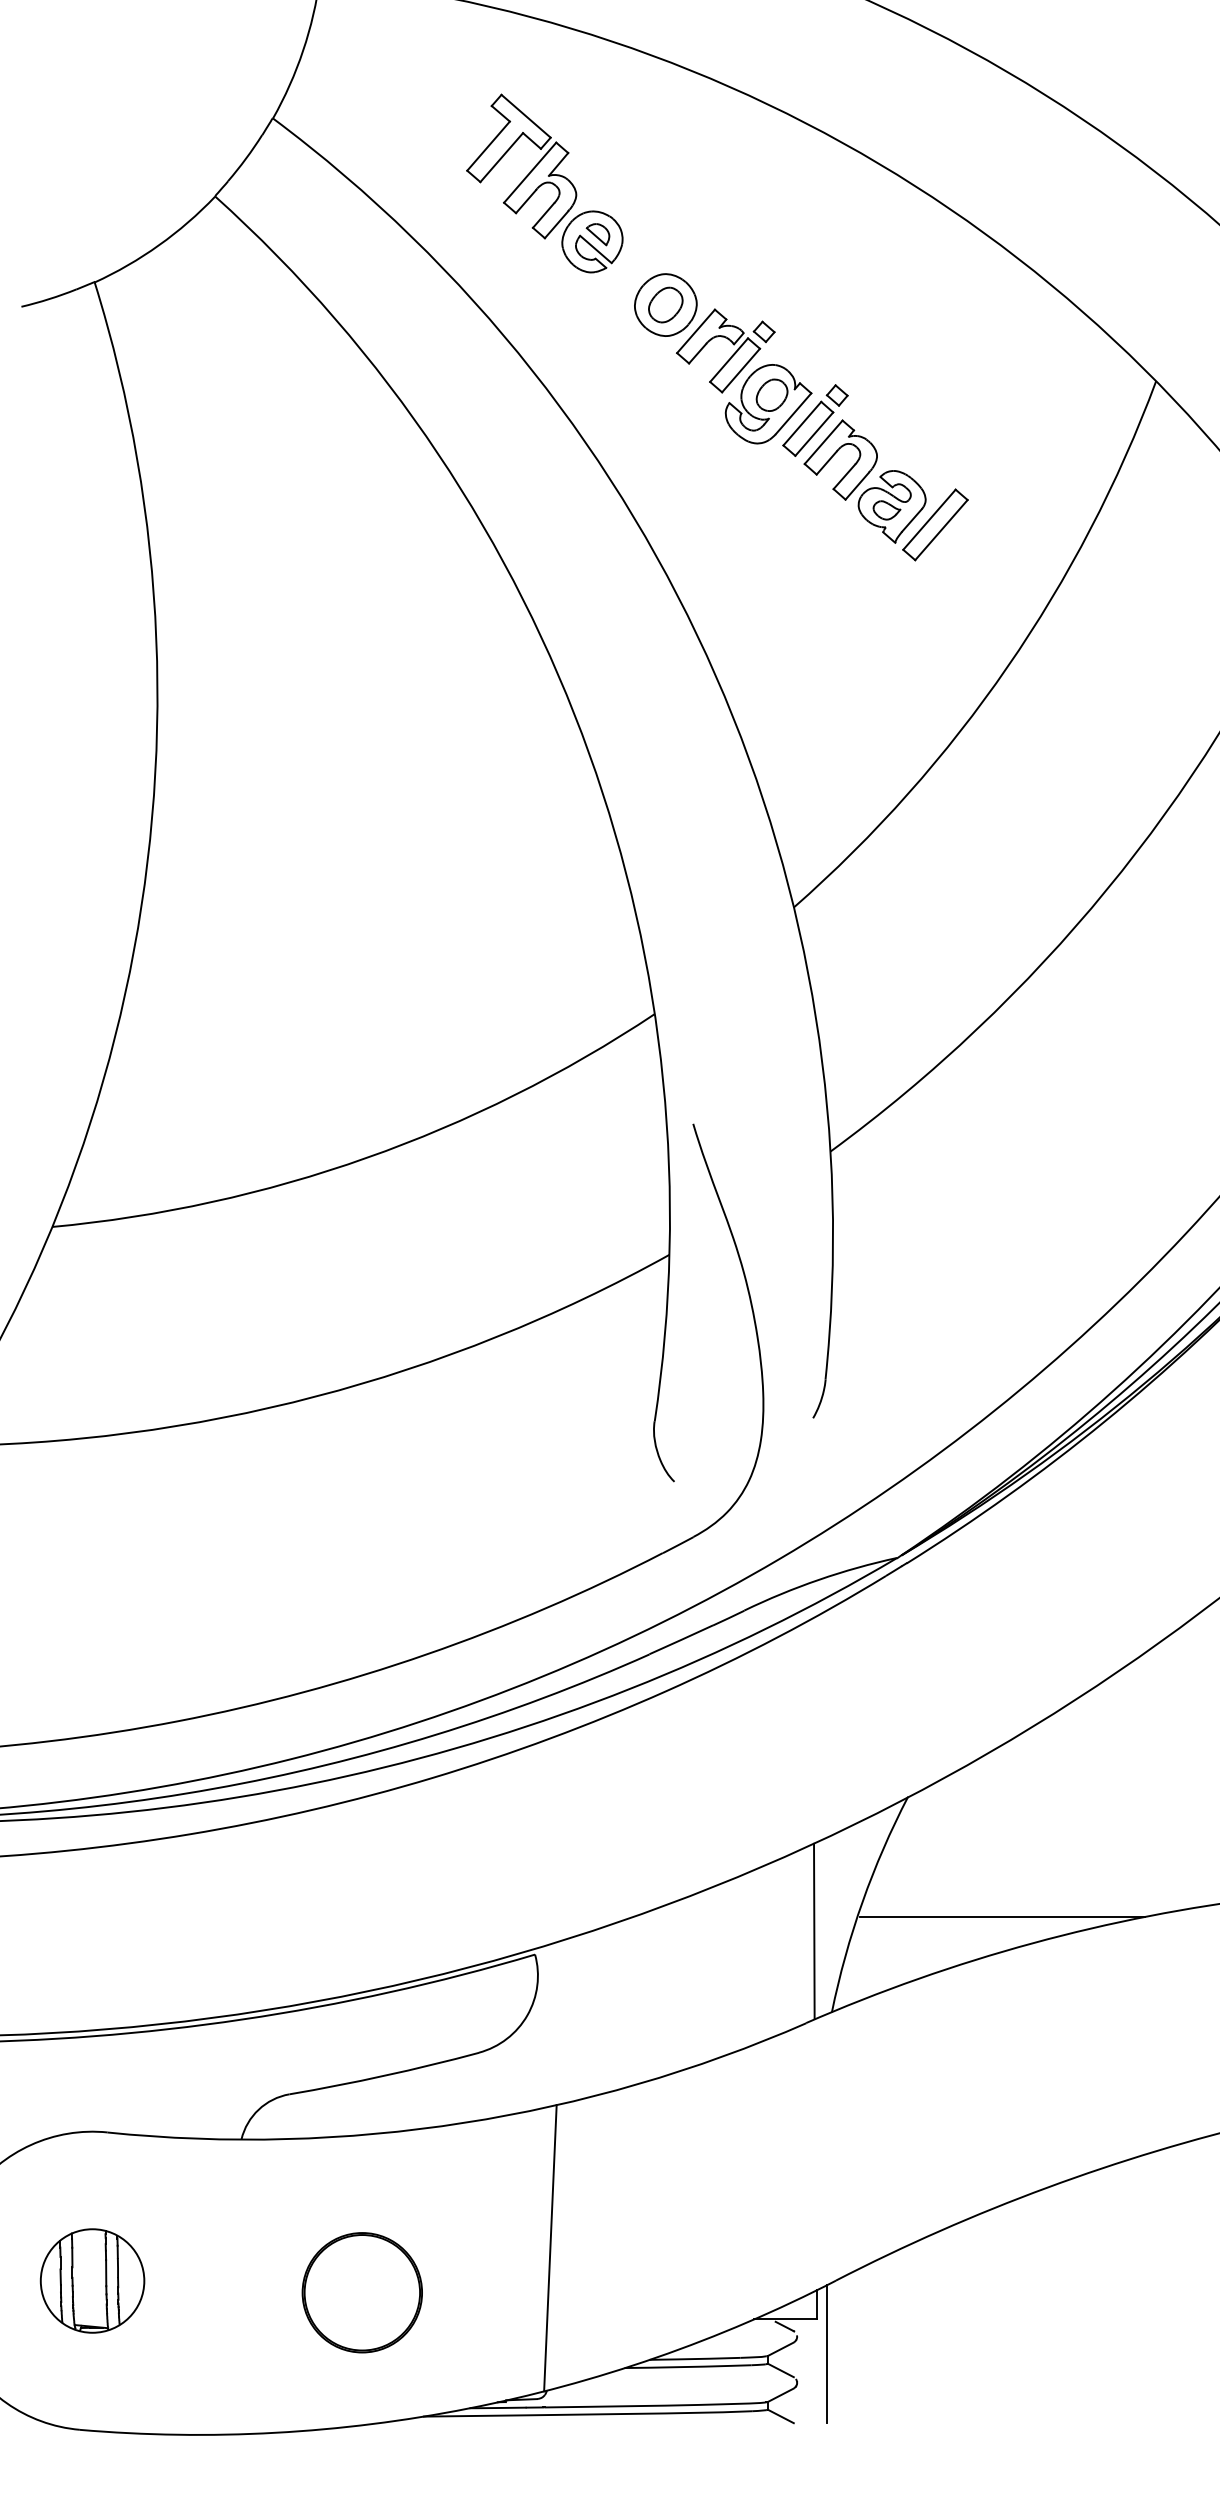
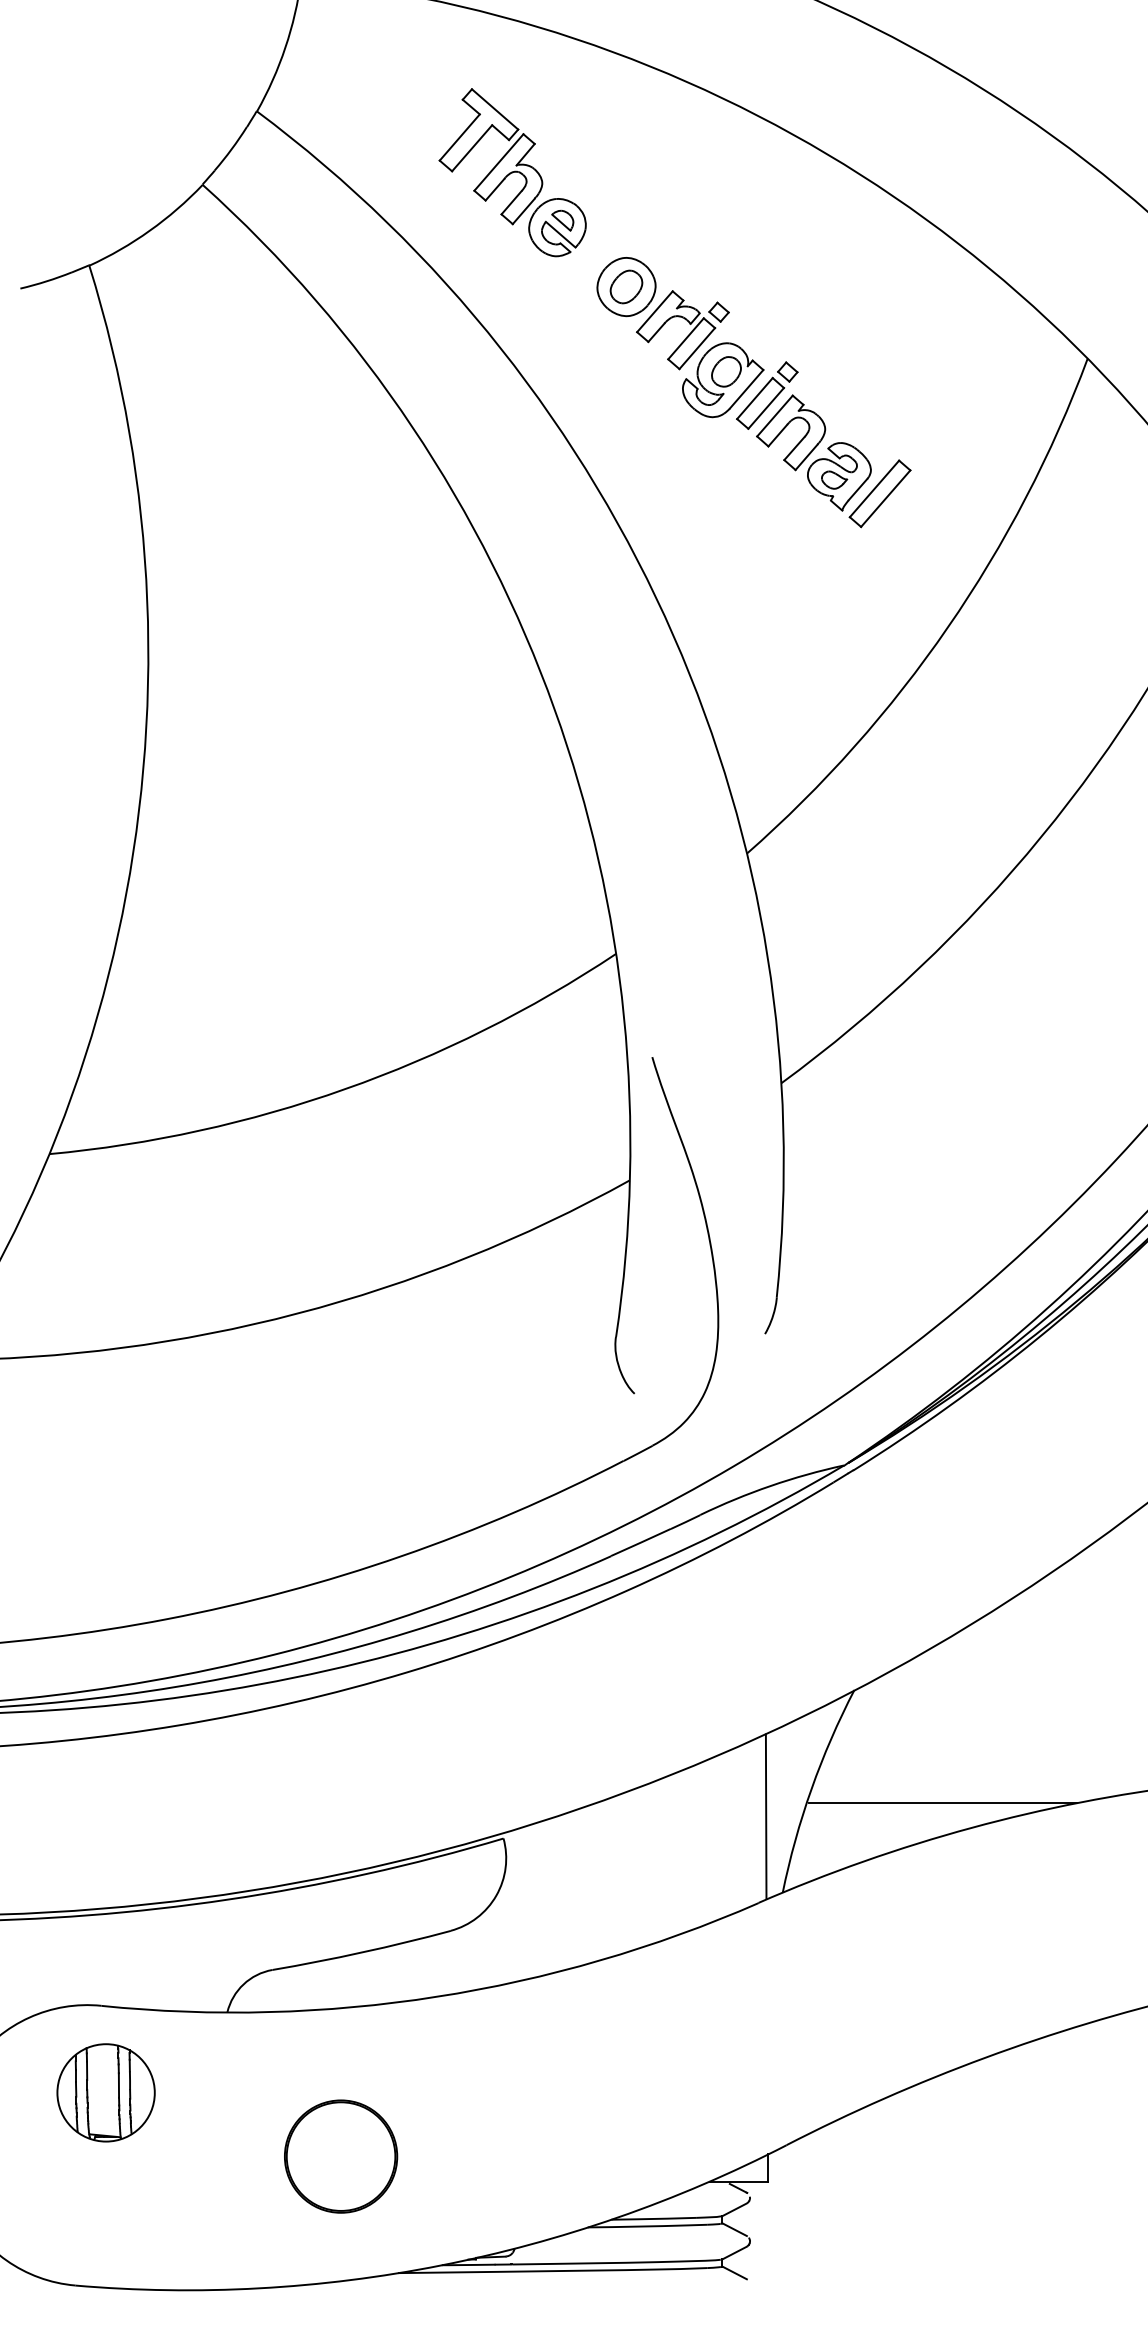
line: (550, 2248) -> (518, 2114), removed
part: (92, 2280) -> (106, 2092), moved
line: (827, 2353) -> (778, 2213), removed

